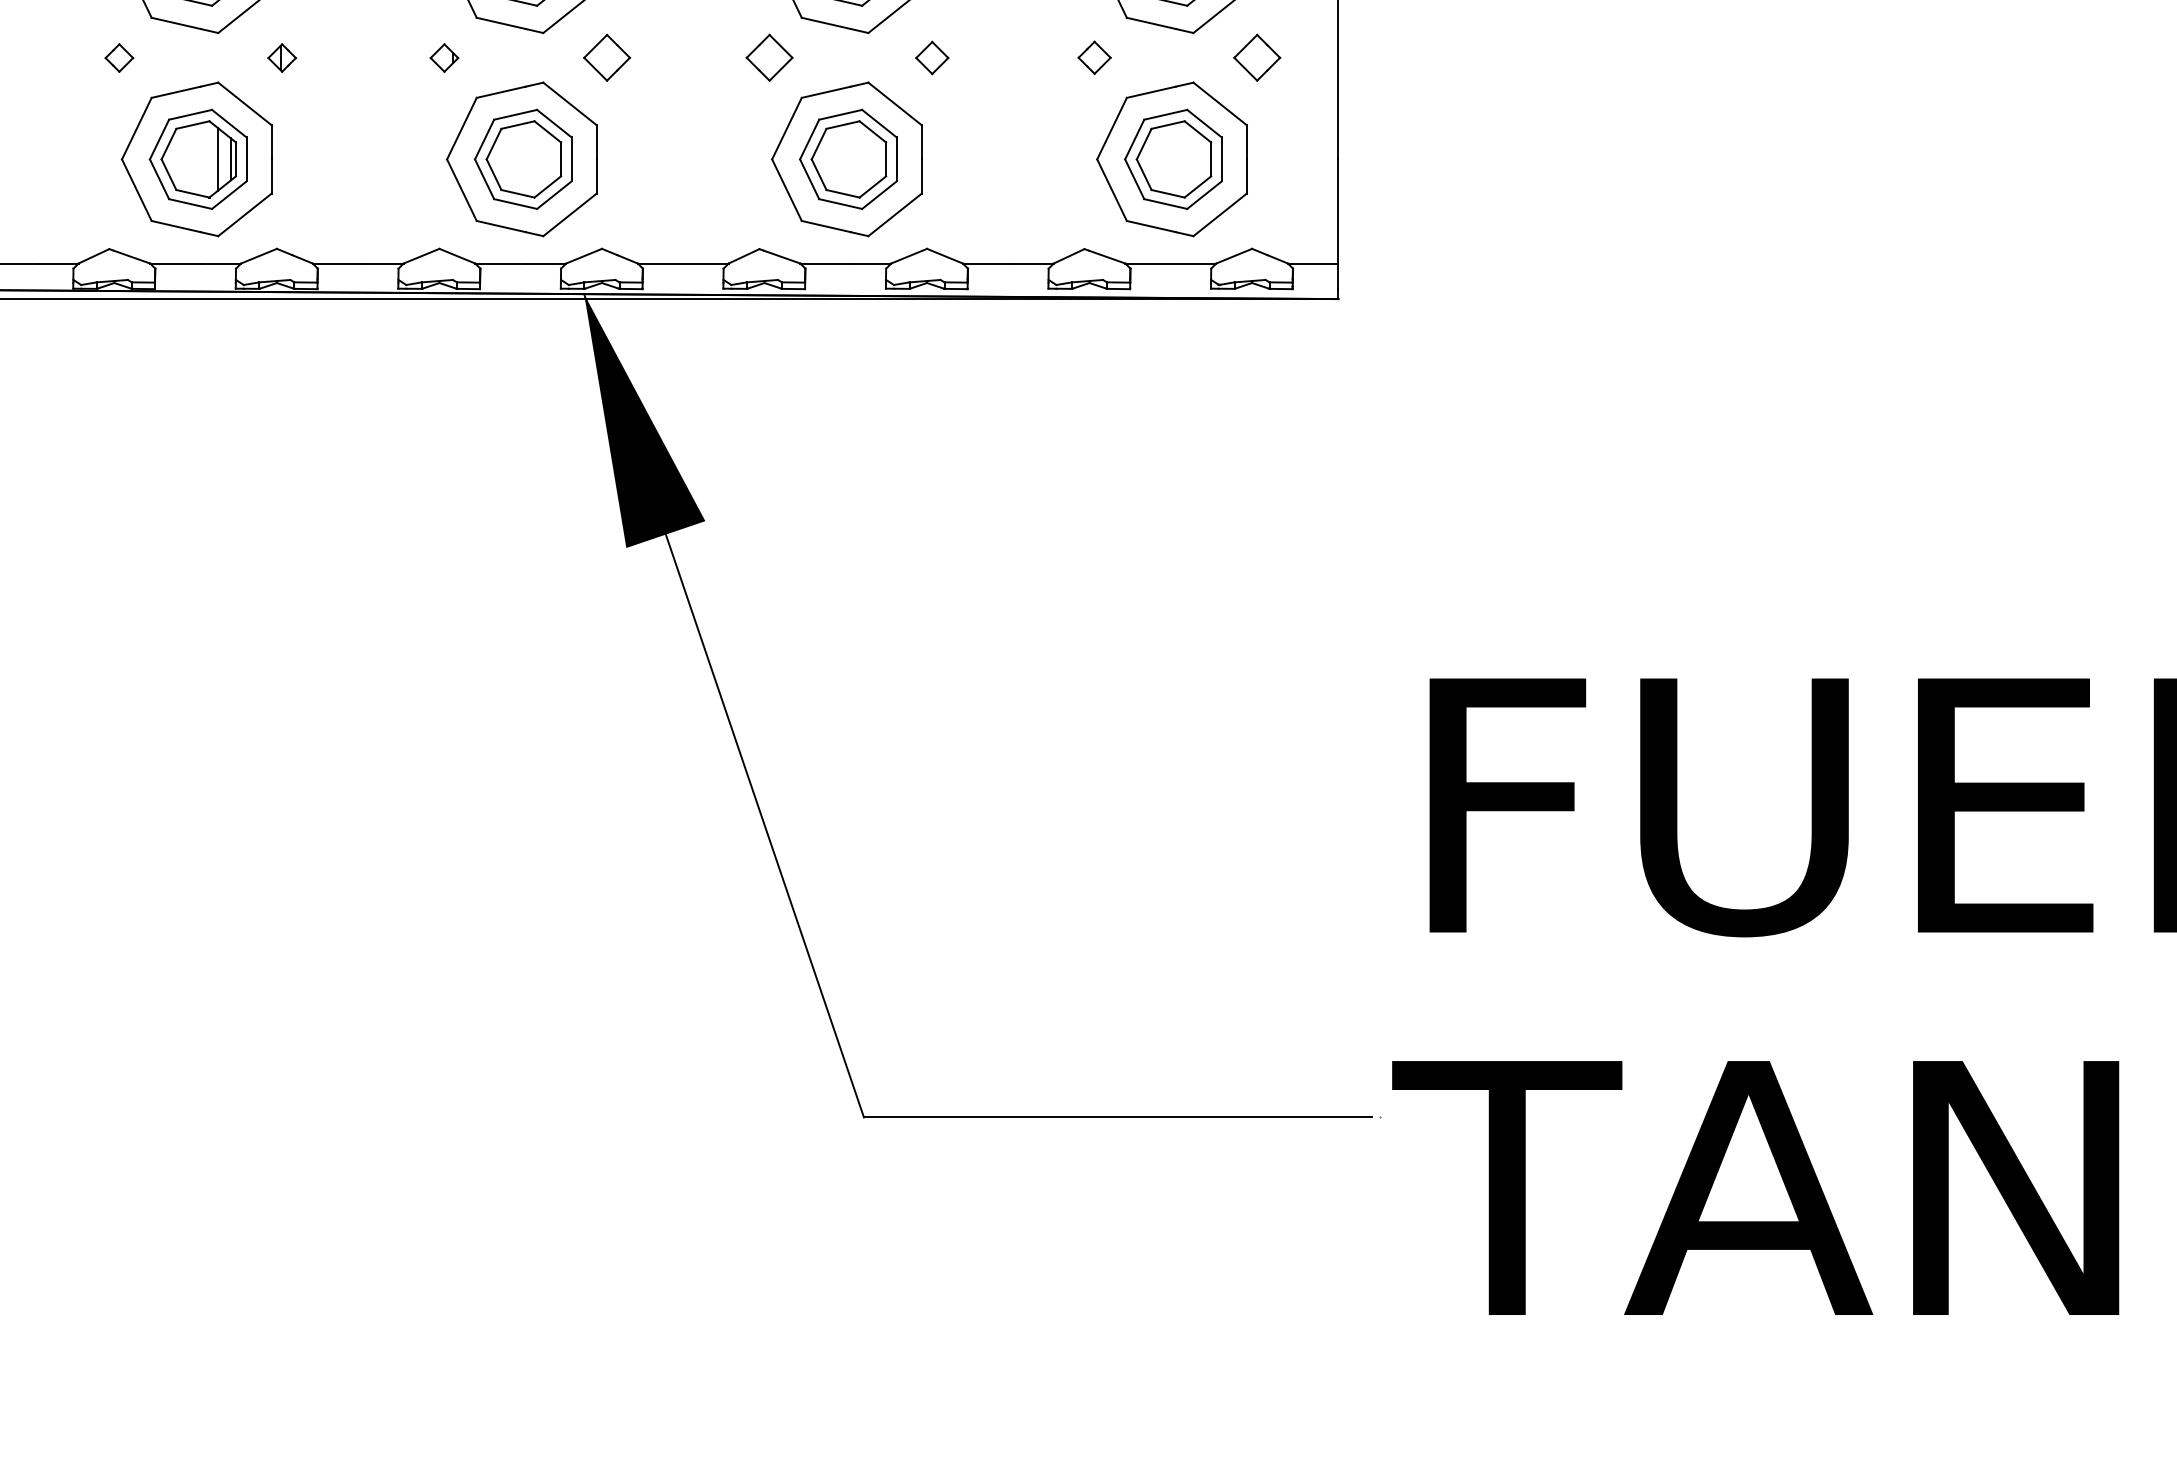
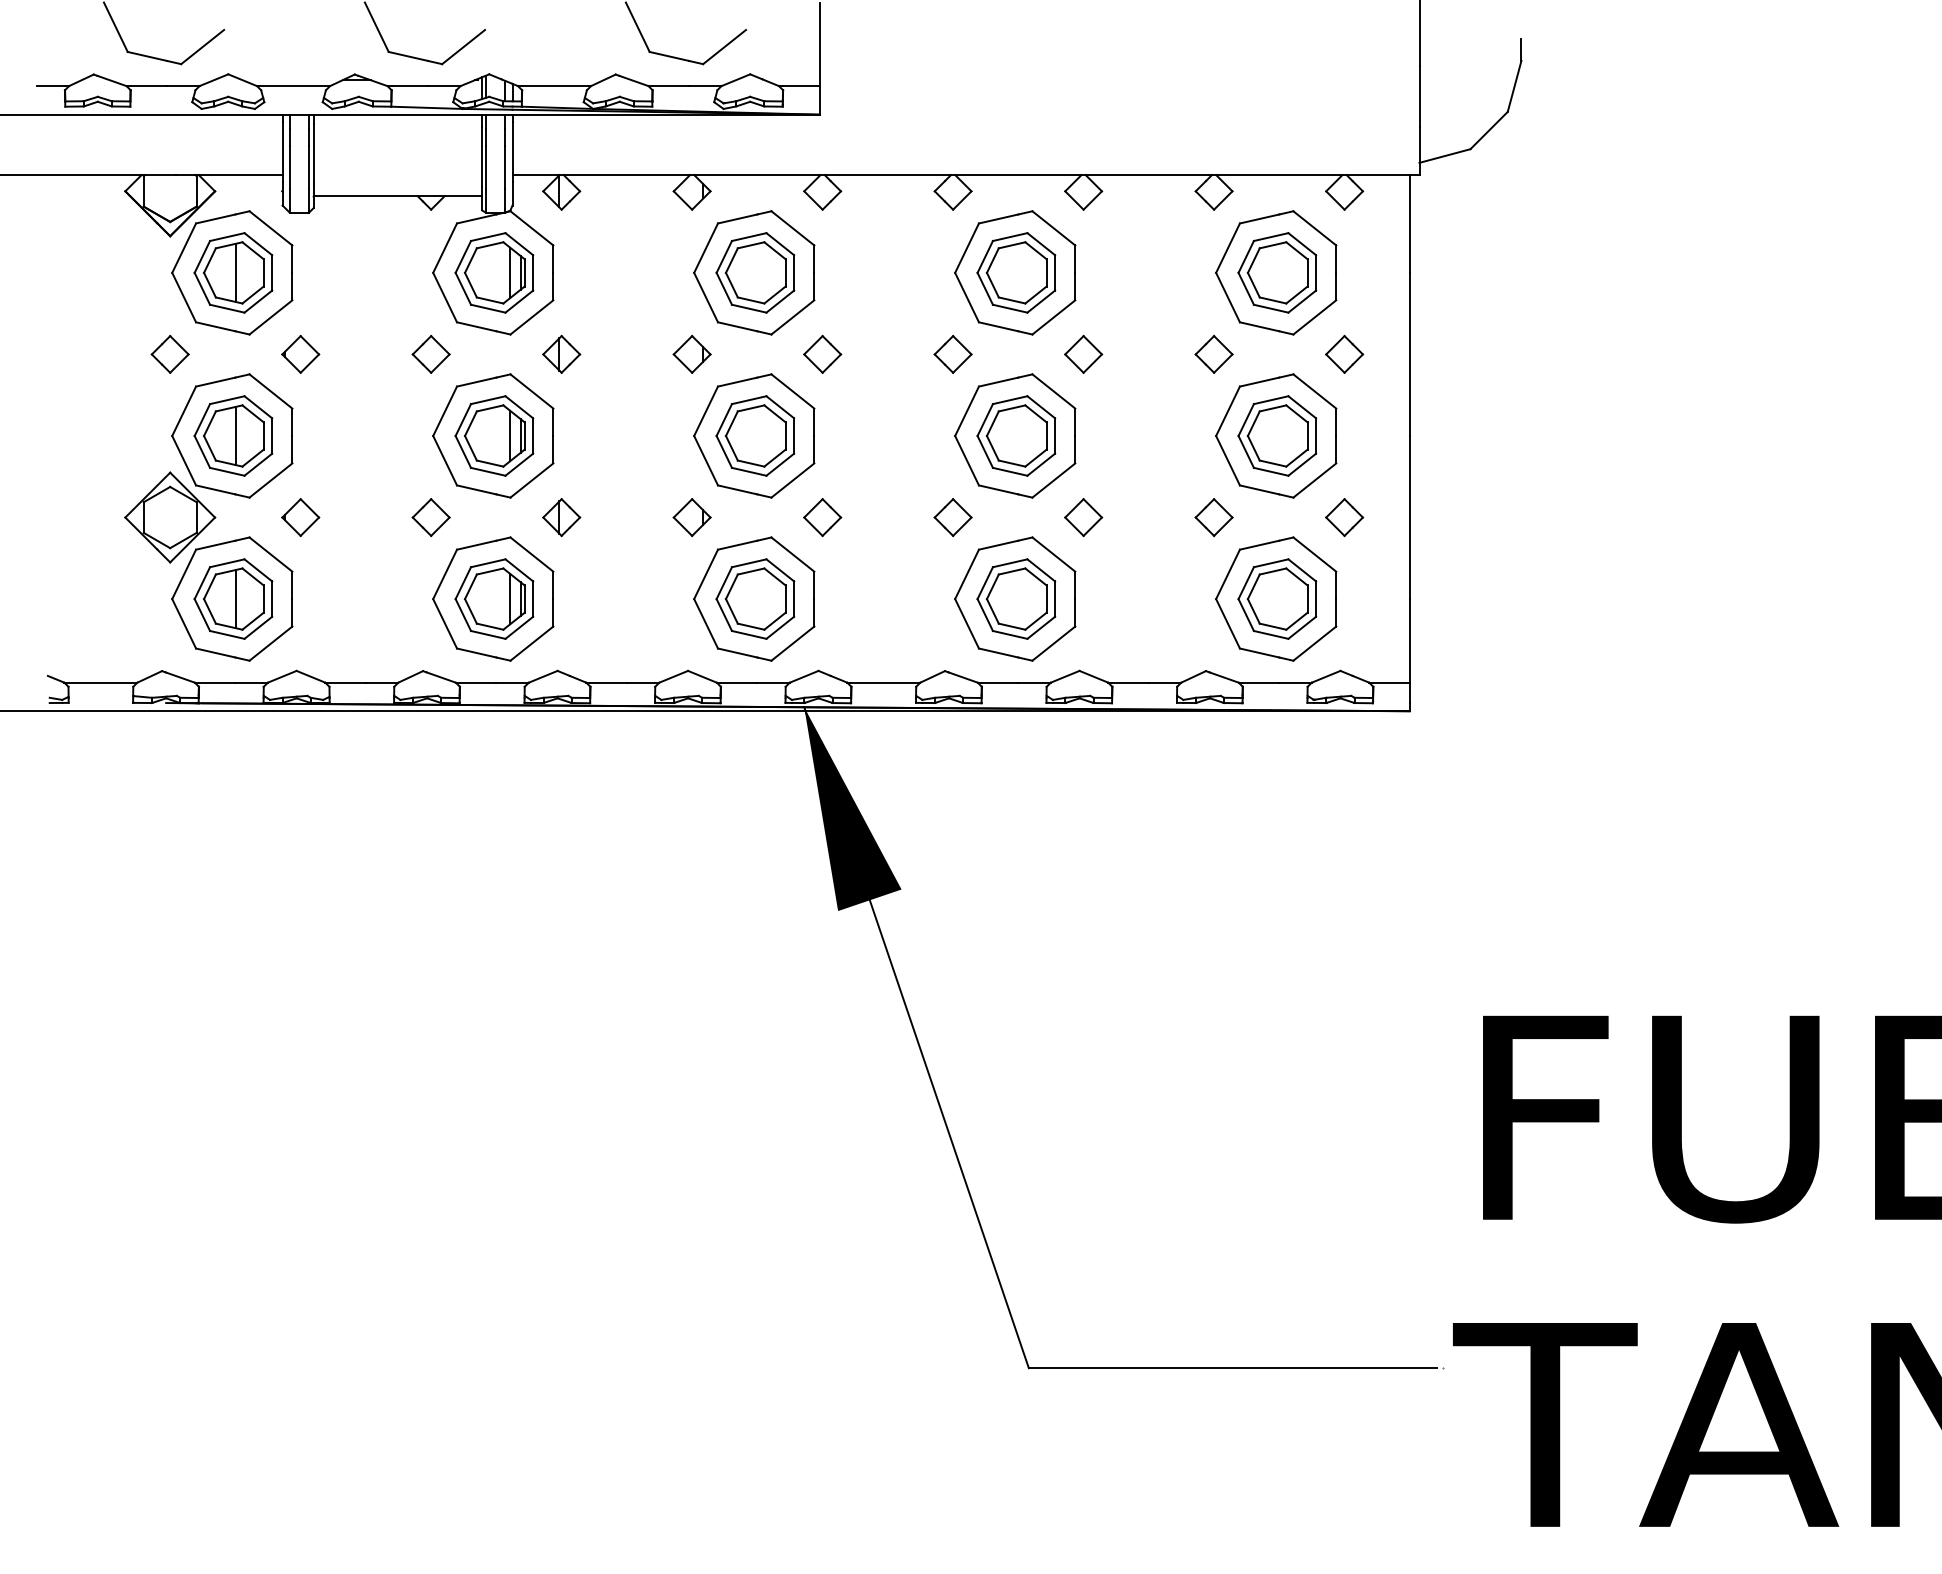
part: (118, 57) -> (430, 517), size x1.67
part: (281, 57) -> (561, 517), size x1.67
part: (443, 57) -> (691, 517), size x1.67
part: (932, 57) -> (1083, 517), size x1.43
part: (1093, 57) -> (1213, 517), size x1.43

